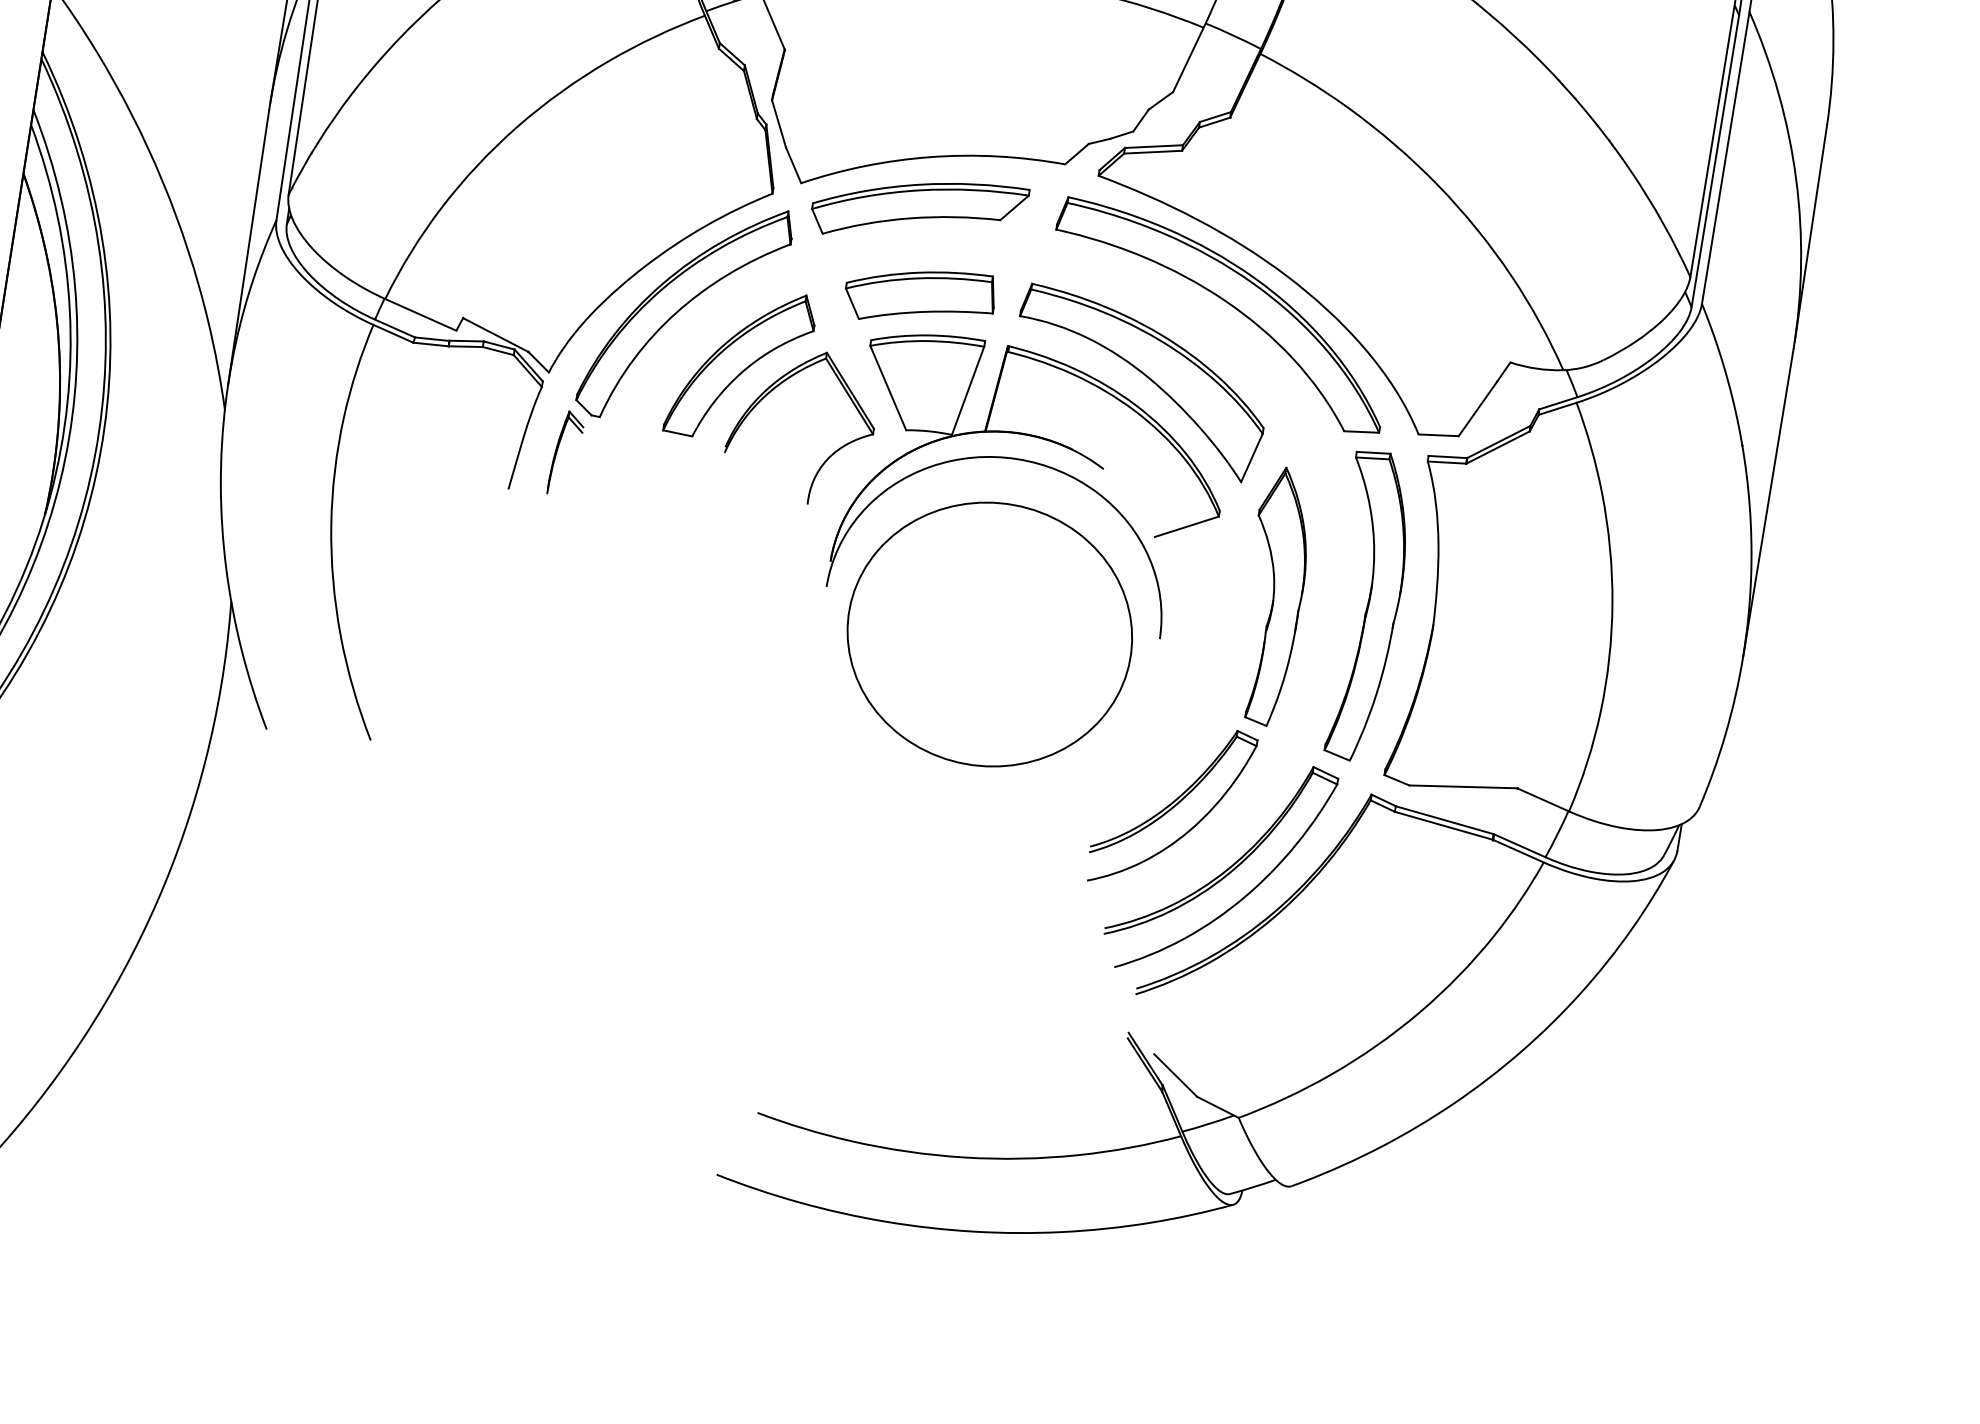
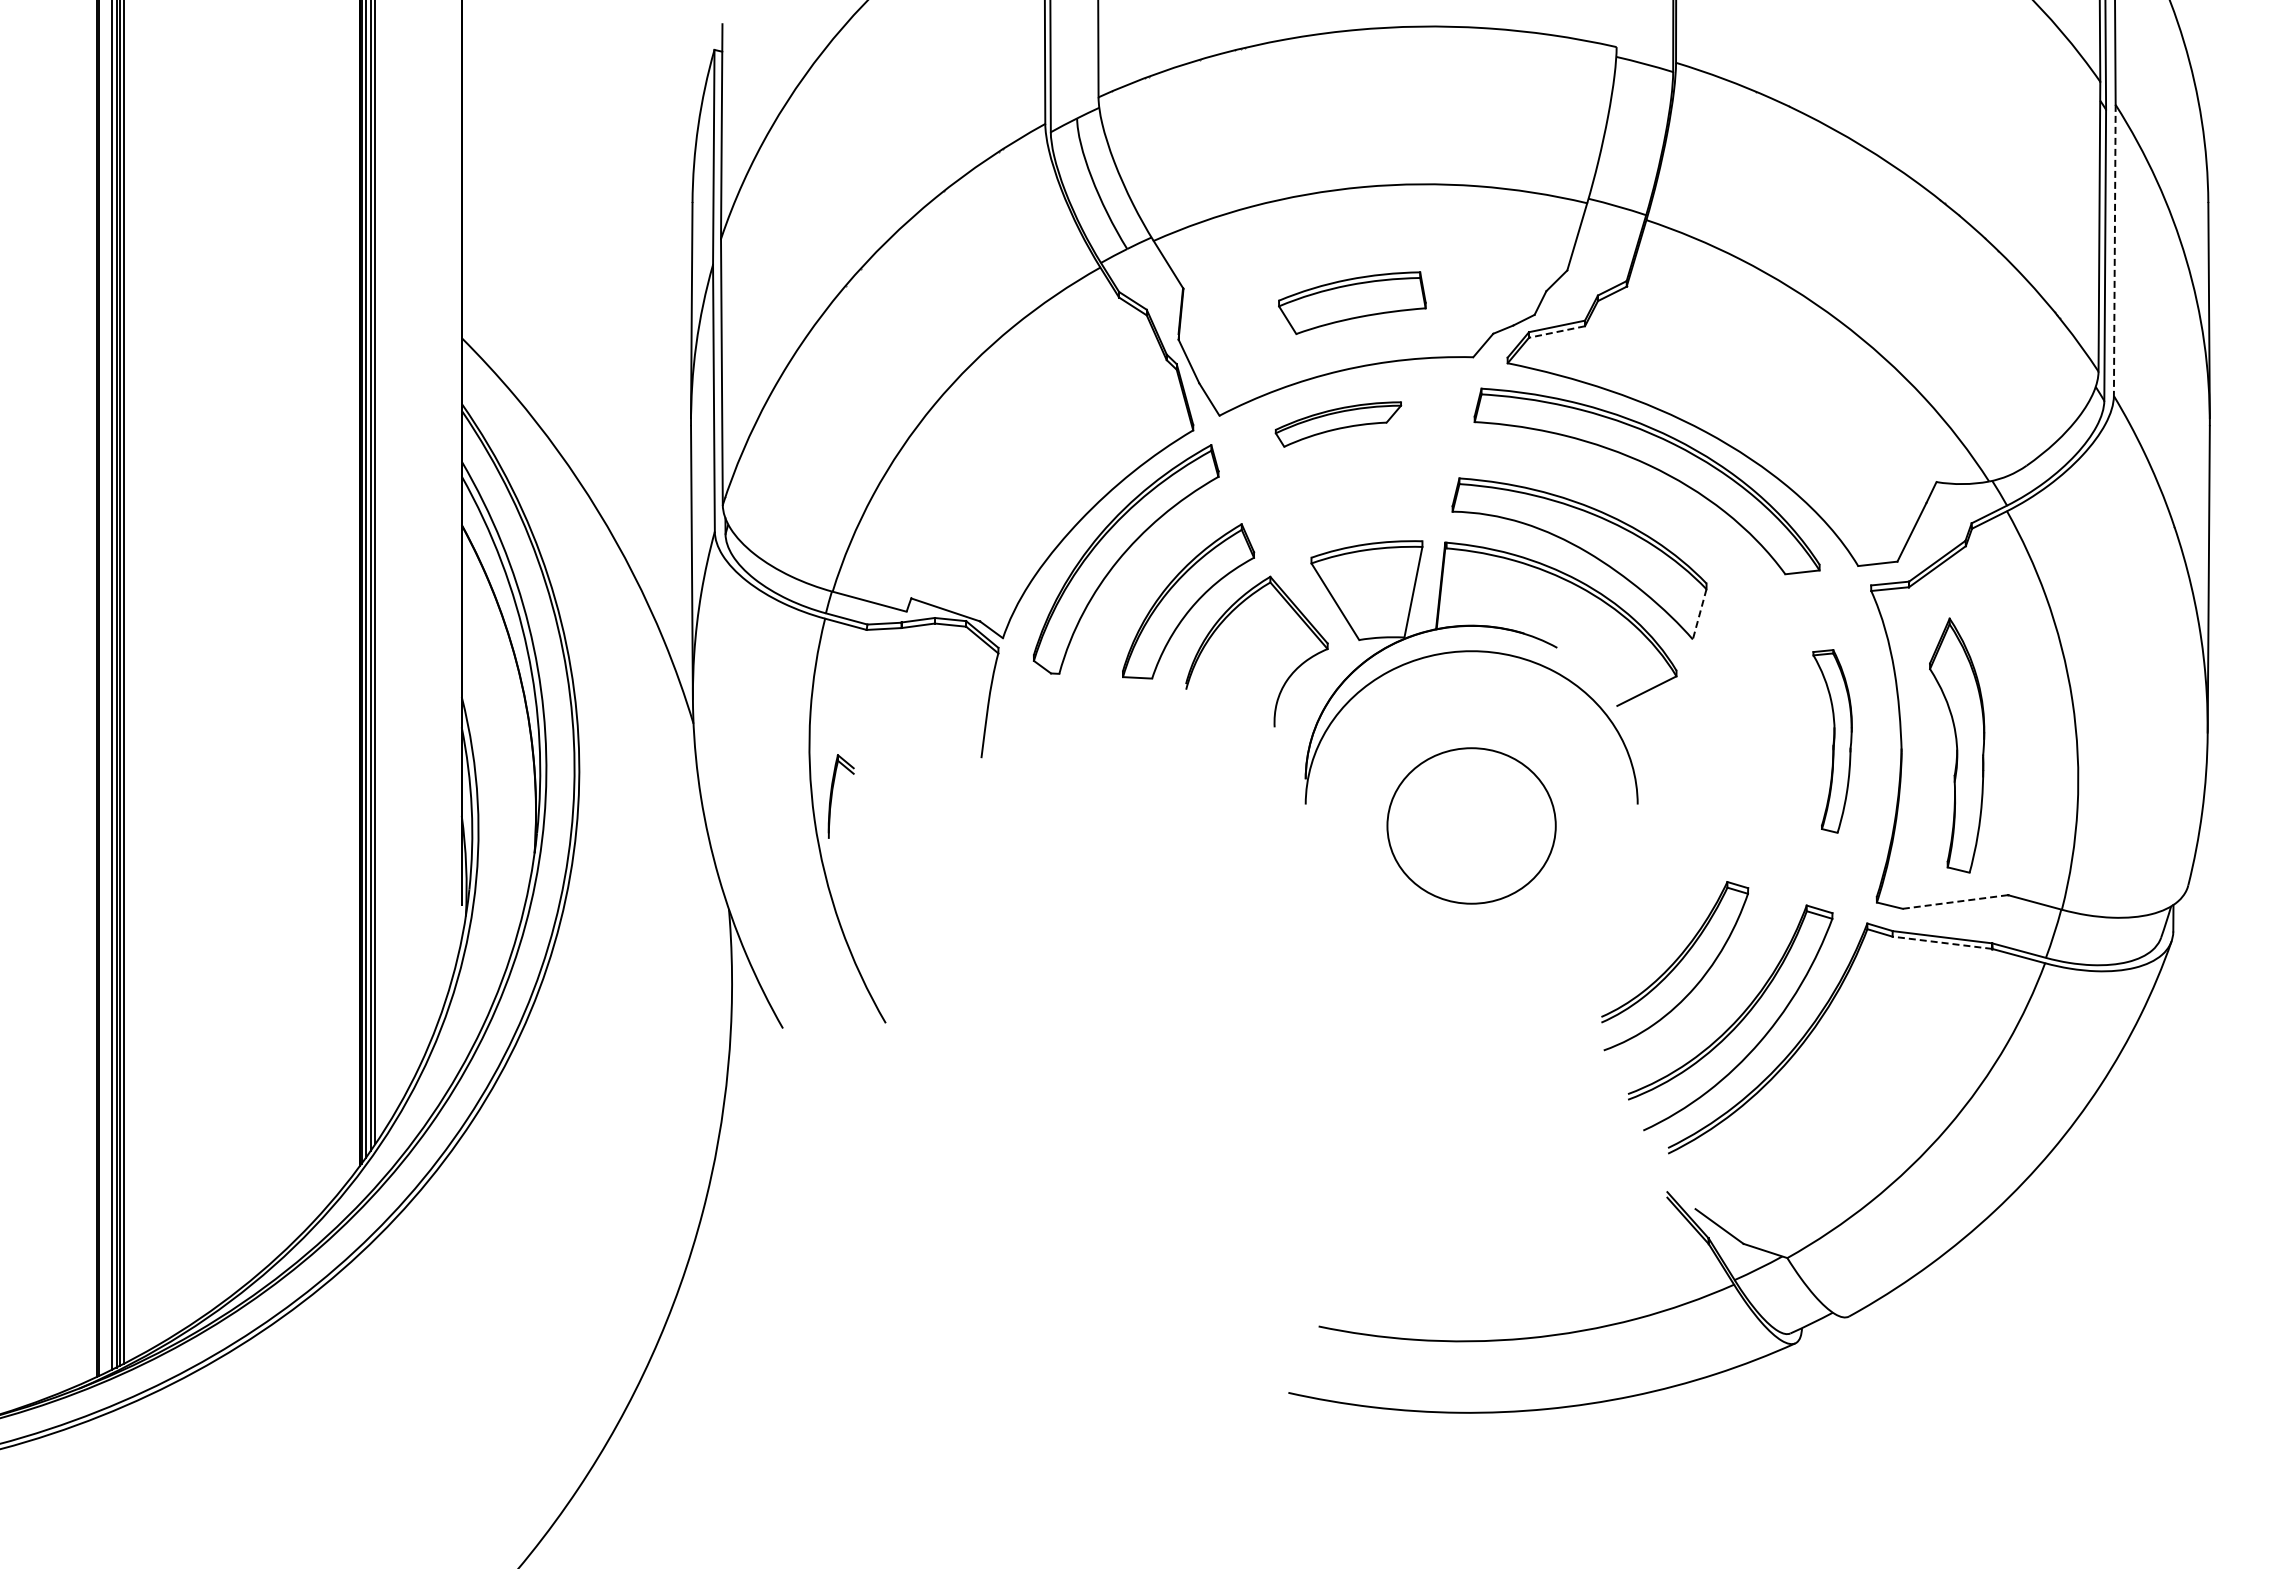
line: (1153, 152) -> (1557, 332), solid -> dashed
line: (1725, 158) -> (2114, 250), solid -> dashed
part: (919, 210) -> (1338, 424), size x0.6
part: (920, 296) -> (1352, 302), moved
part: (557, 452) -> (832, 796), moved
line: (1251, 458) -> (1699, 614), solid -> dashed
part: (1274, 596) -> (1957, 745), moved
part: (1365, 606) -> (1832, 741), size x0.6
part: (989, 634) -> (1471, 825), size x0.6
line: (1462, 787) -> (1954, 902), solid -> dashed
line: (1443, 825) -> (1941, 942), solid -> dashed

